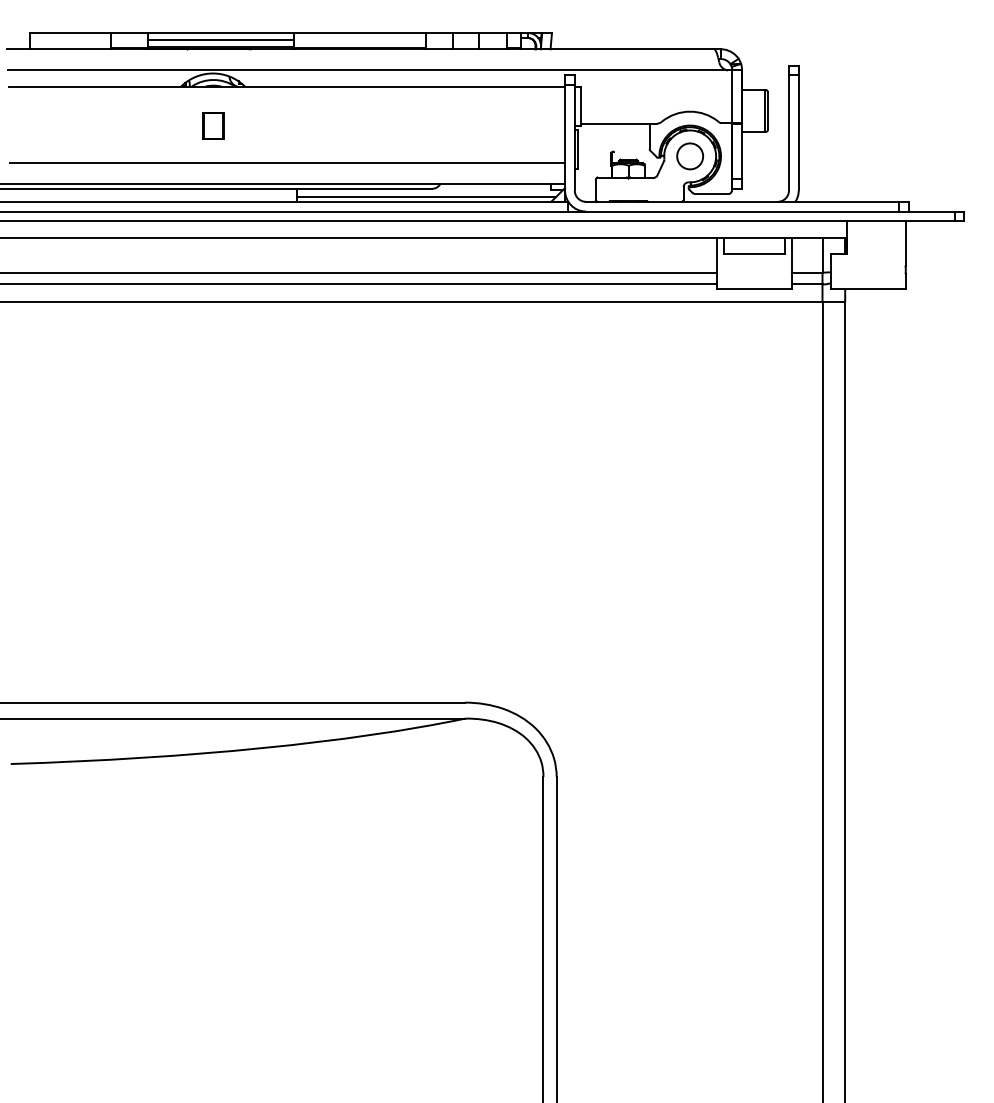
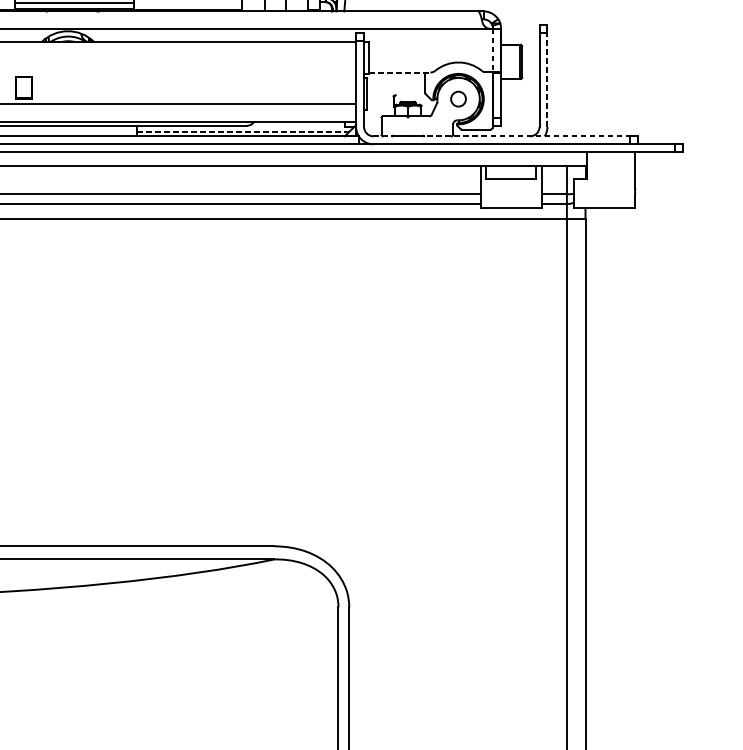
line: (732, 97) -> (493, 50), solid -> dashed
line: (618, 123) -> (399, 72), solid -> dashed
part: (213, 125) -> (24, 87), moved
line: (798, 132) -> (547, 79), solid -> dashed
circle: (689, 156) -> (458, 99), size x0.7
line: (427, 196) -> (243, 131), solid -> dashed
line: (742, 201) -> (501, 136), solid -> dashed

